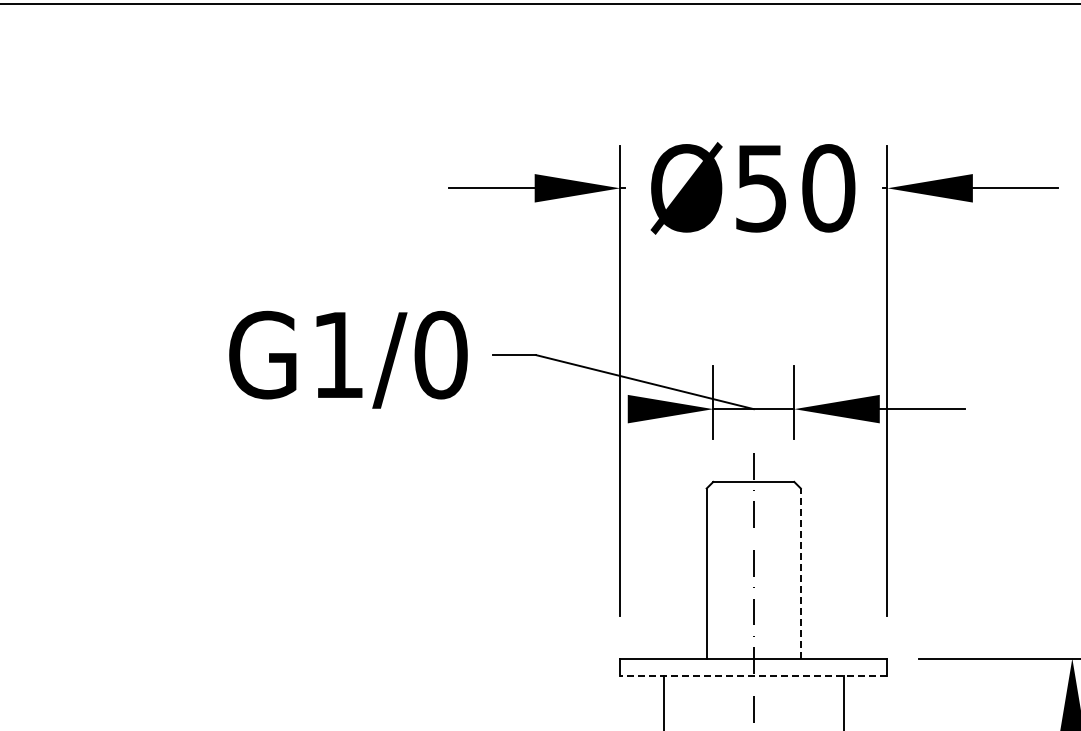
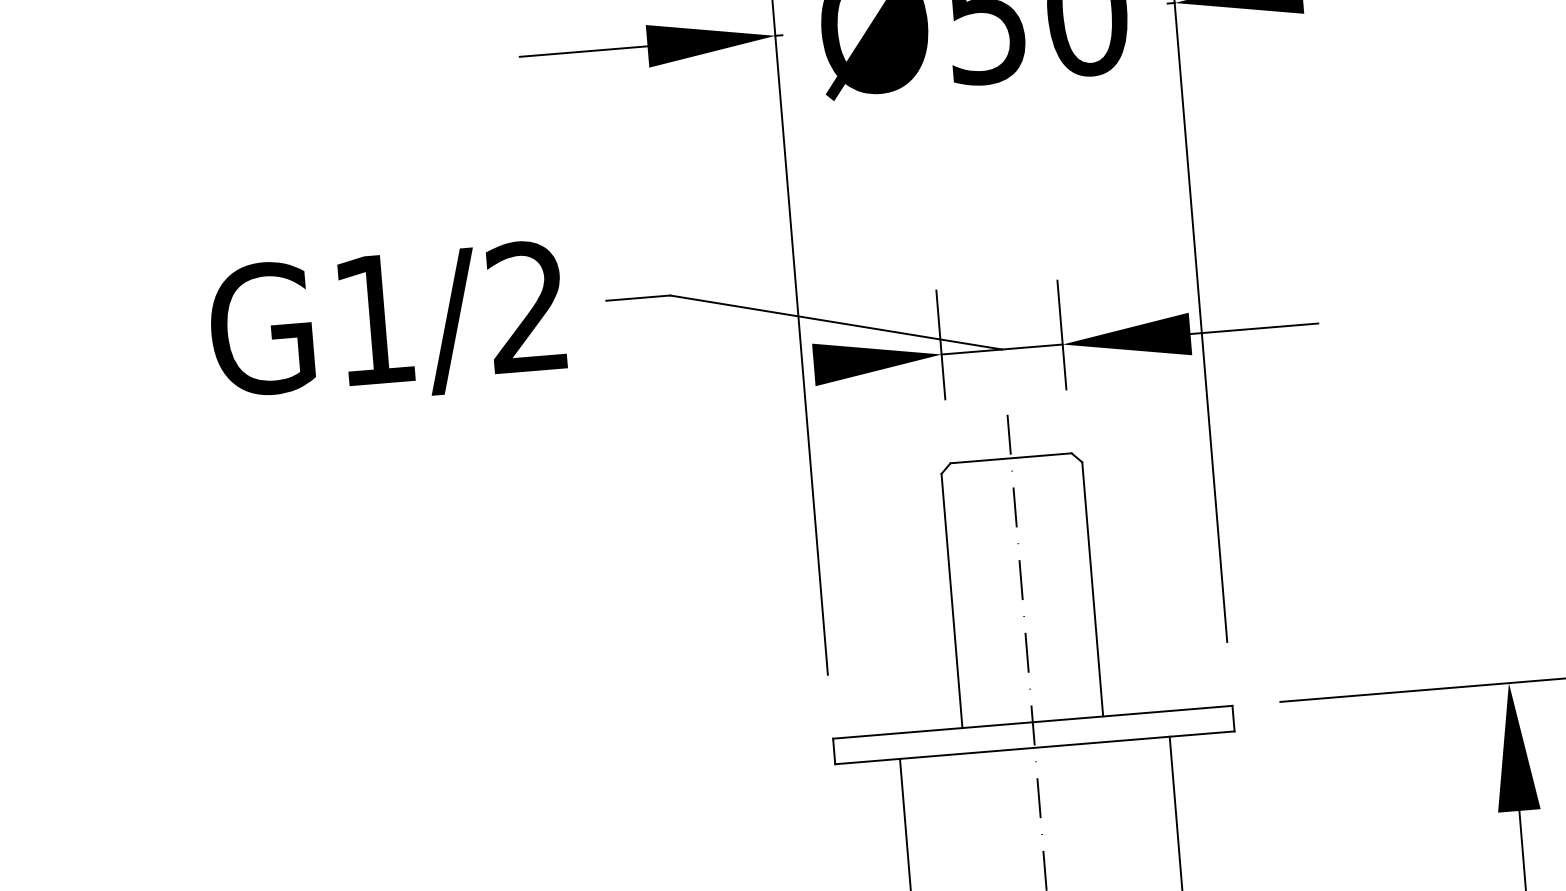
text: (440, 354) -> (527, 306), G1/0 -> G1/2
line: (800, 573) -> (1092, 589), dashed -> solid
line: (753, 675) -> (1034, 747), dashed -> solid

